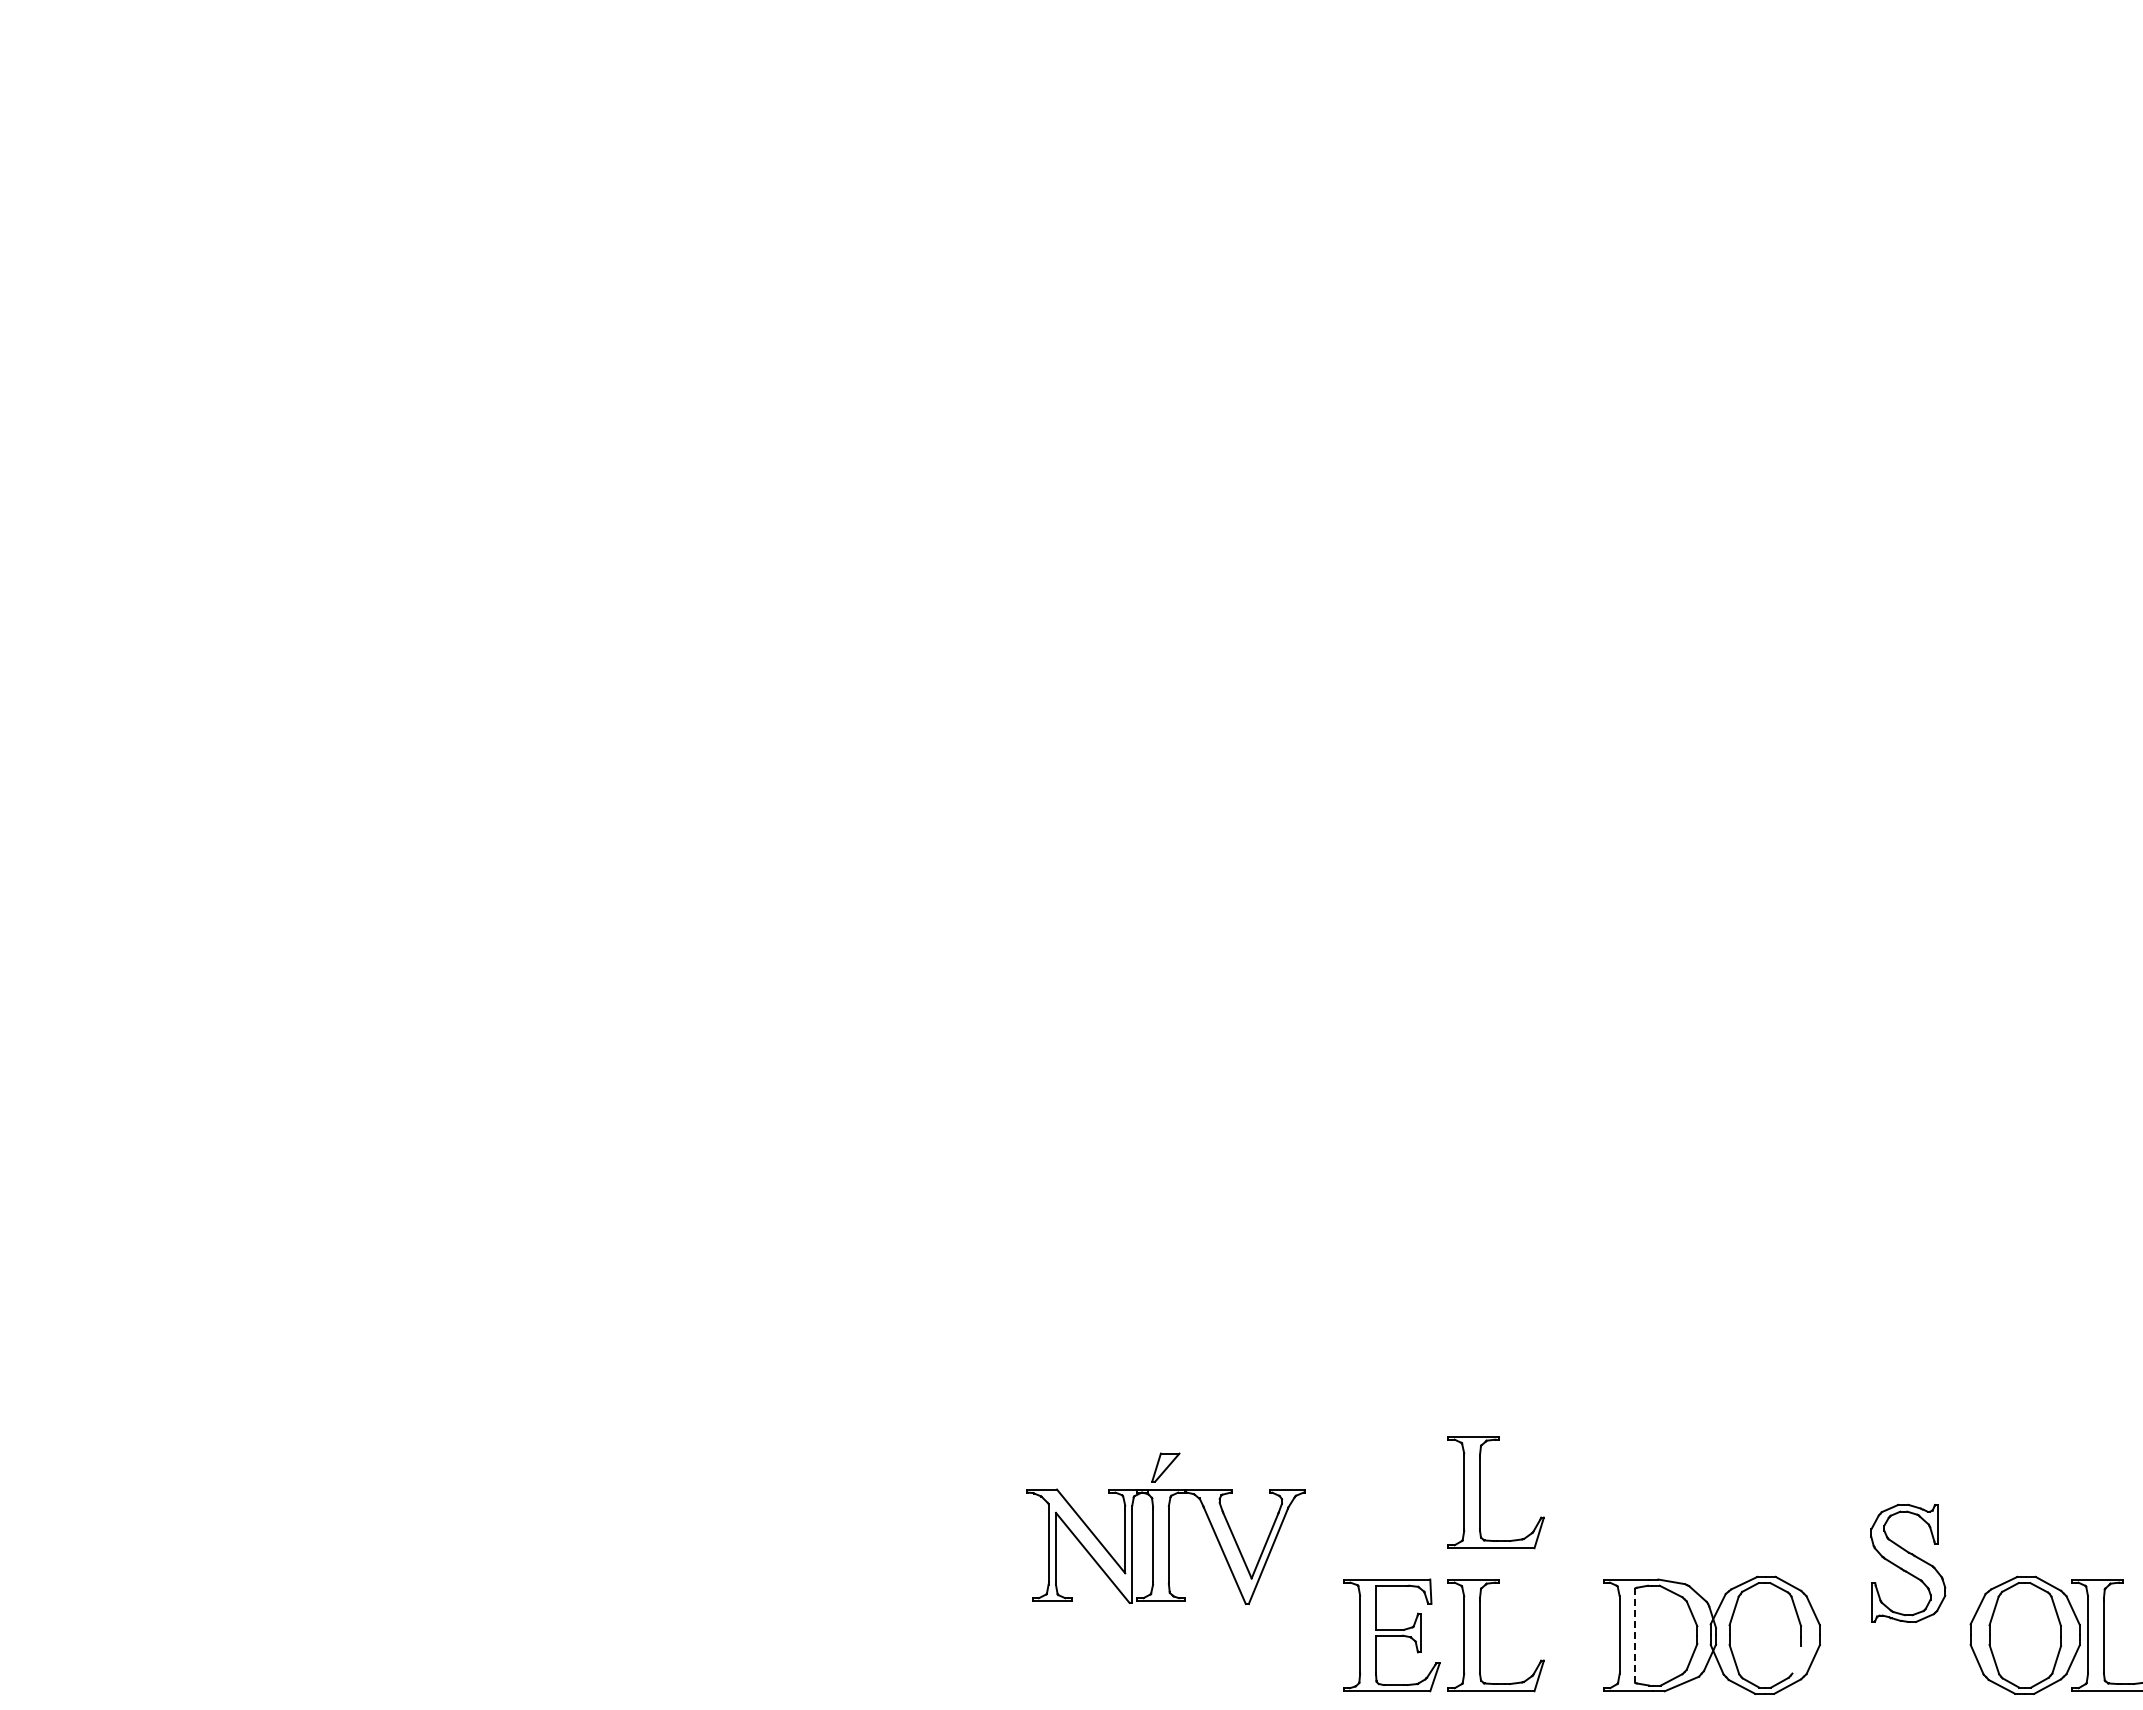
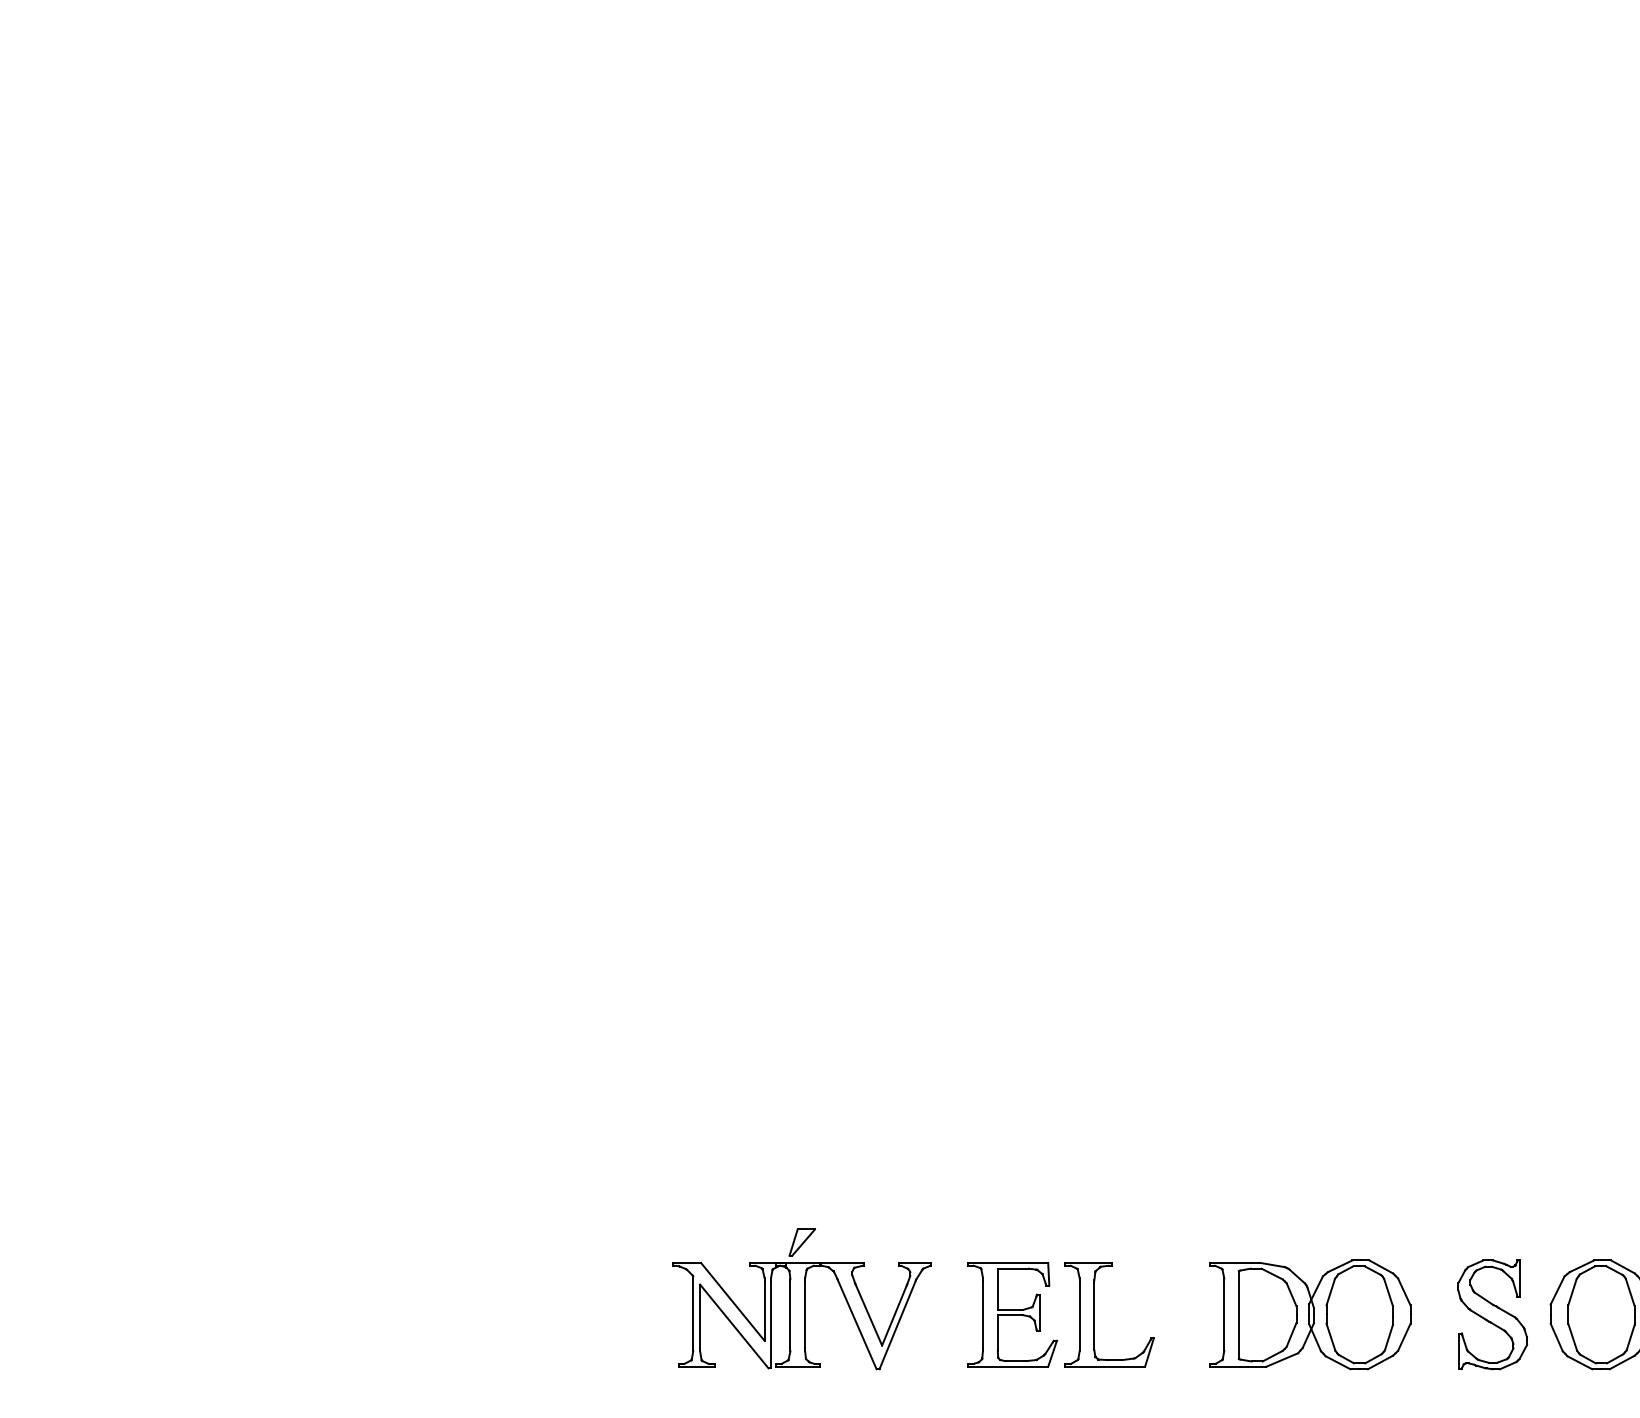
part: (1480, 1492) -> (1094, 1181), removed
part: (1165, 1528) -> (801, 1299), moved
part: (1908, 1562) -> (1492, 1314), moved
line: (1635, 1636) -> (1239, 1315), dashed -> solid
line: (1796, 1659) -> (1388, 1337), added

